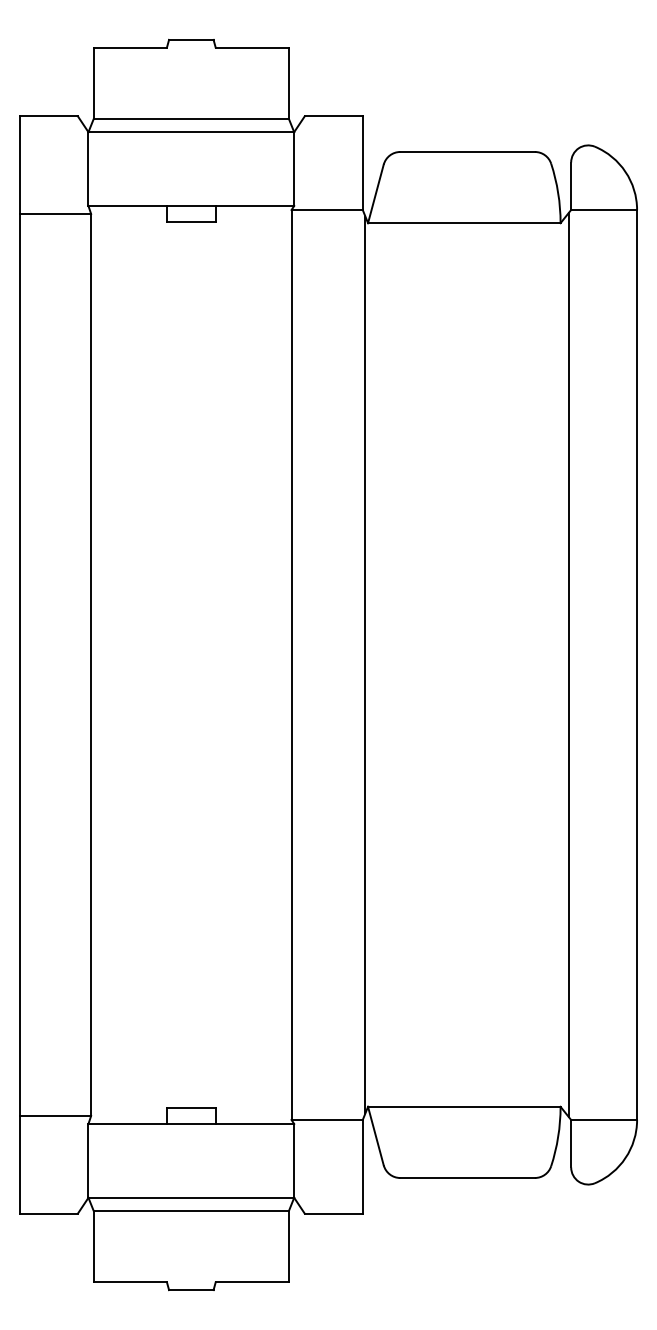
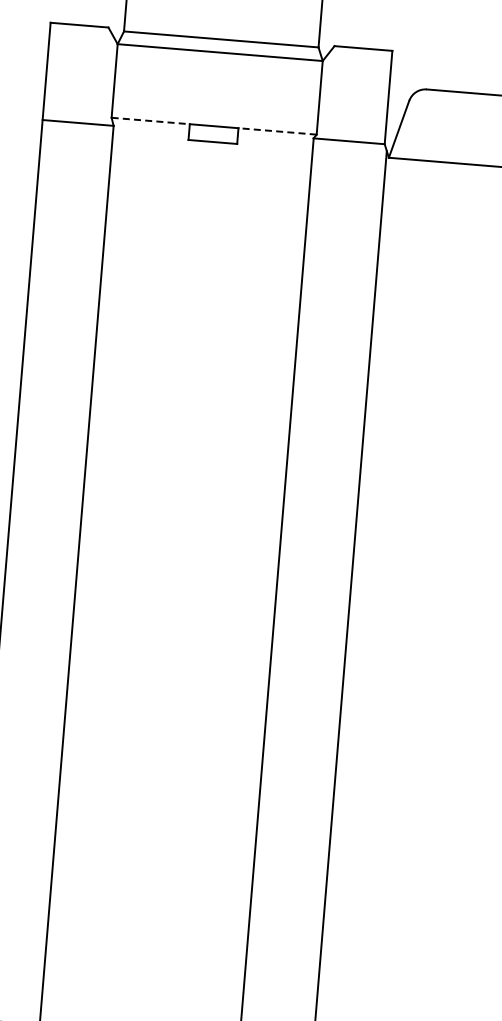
line: (128, 206) -> (151, 121), solid -> dashed
line: (254, 206) -> (277, 131), solid -> dashed

